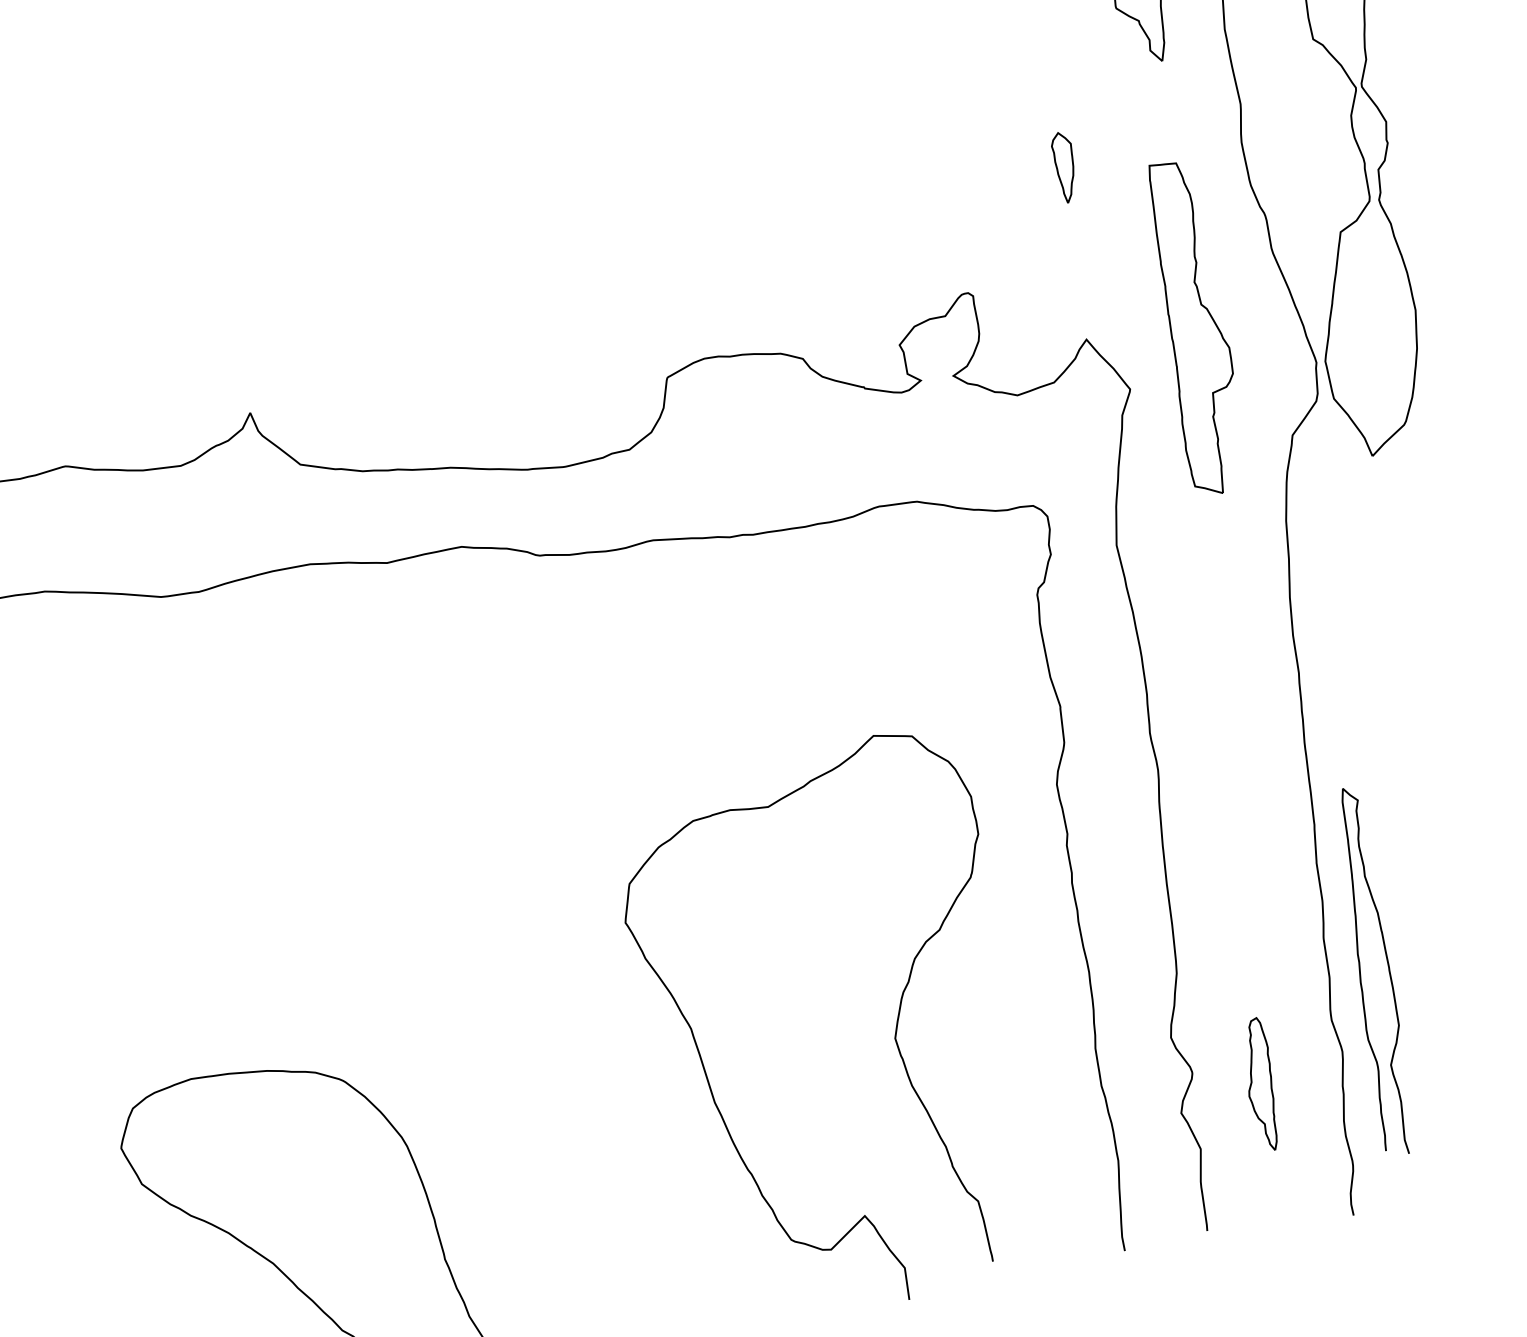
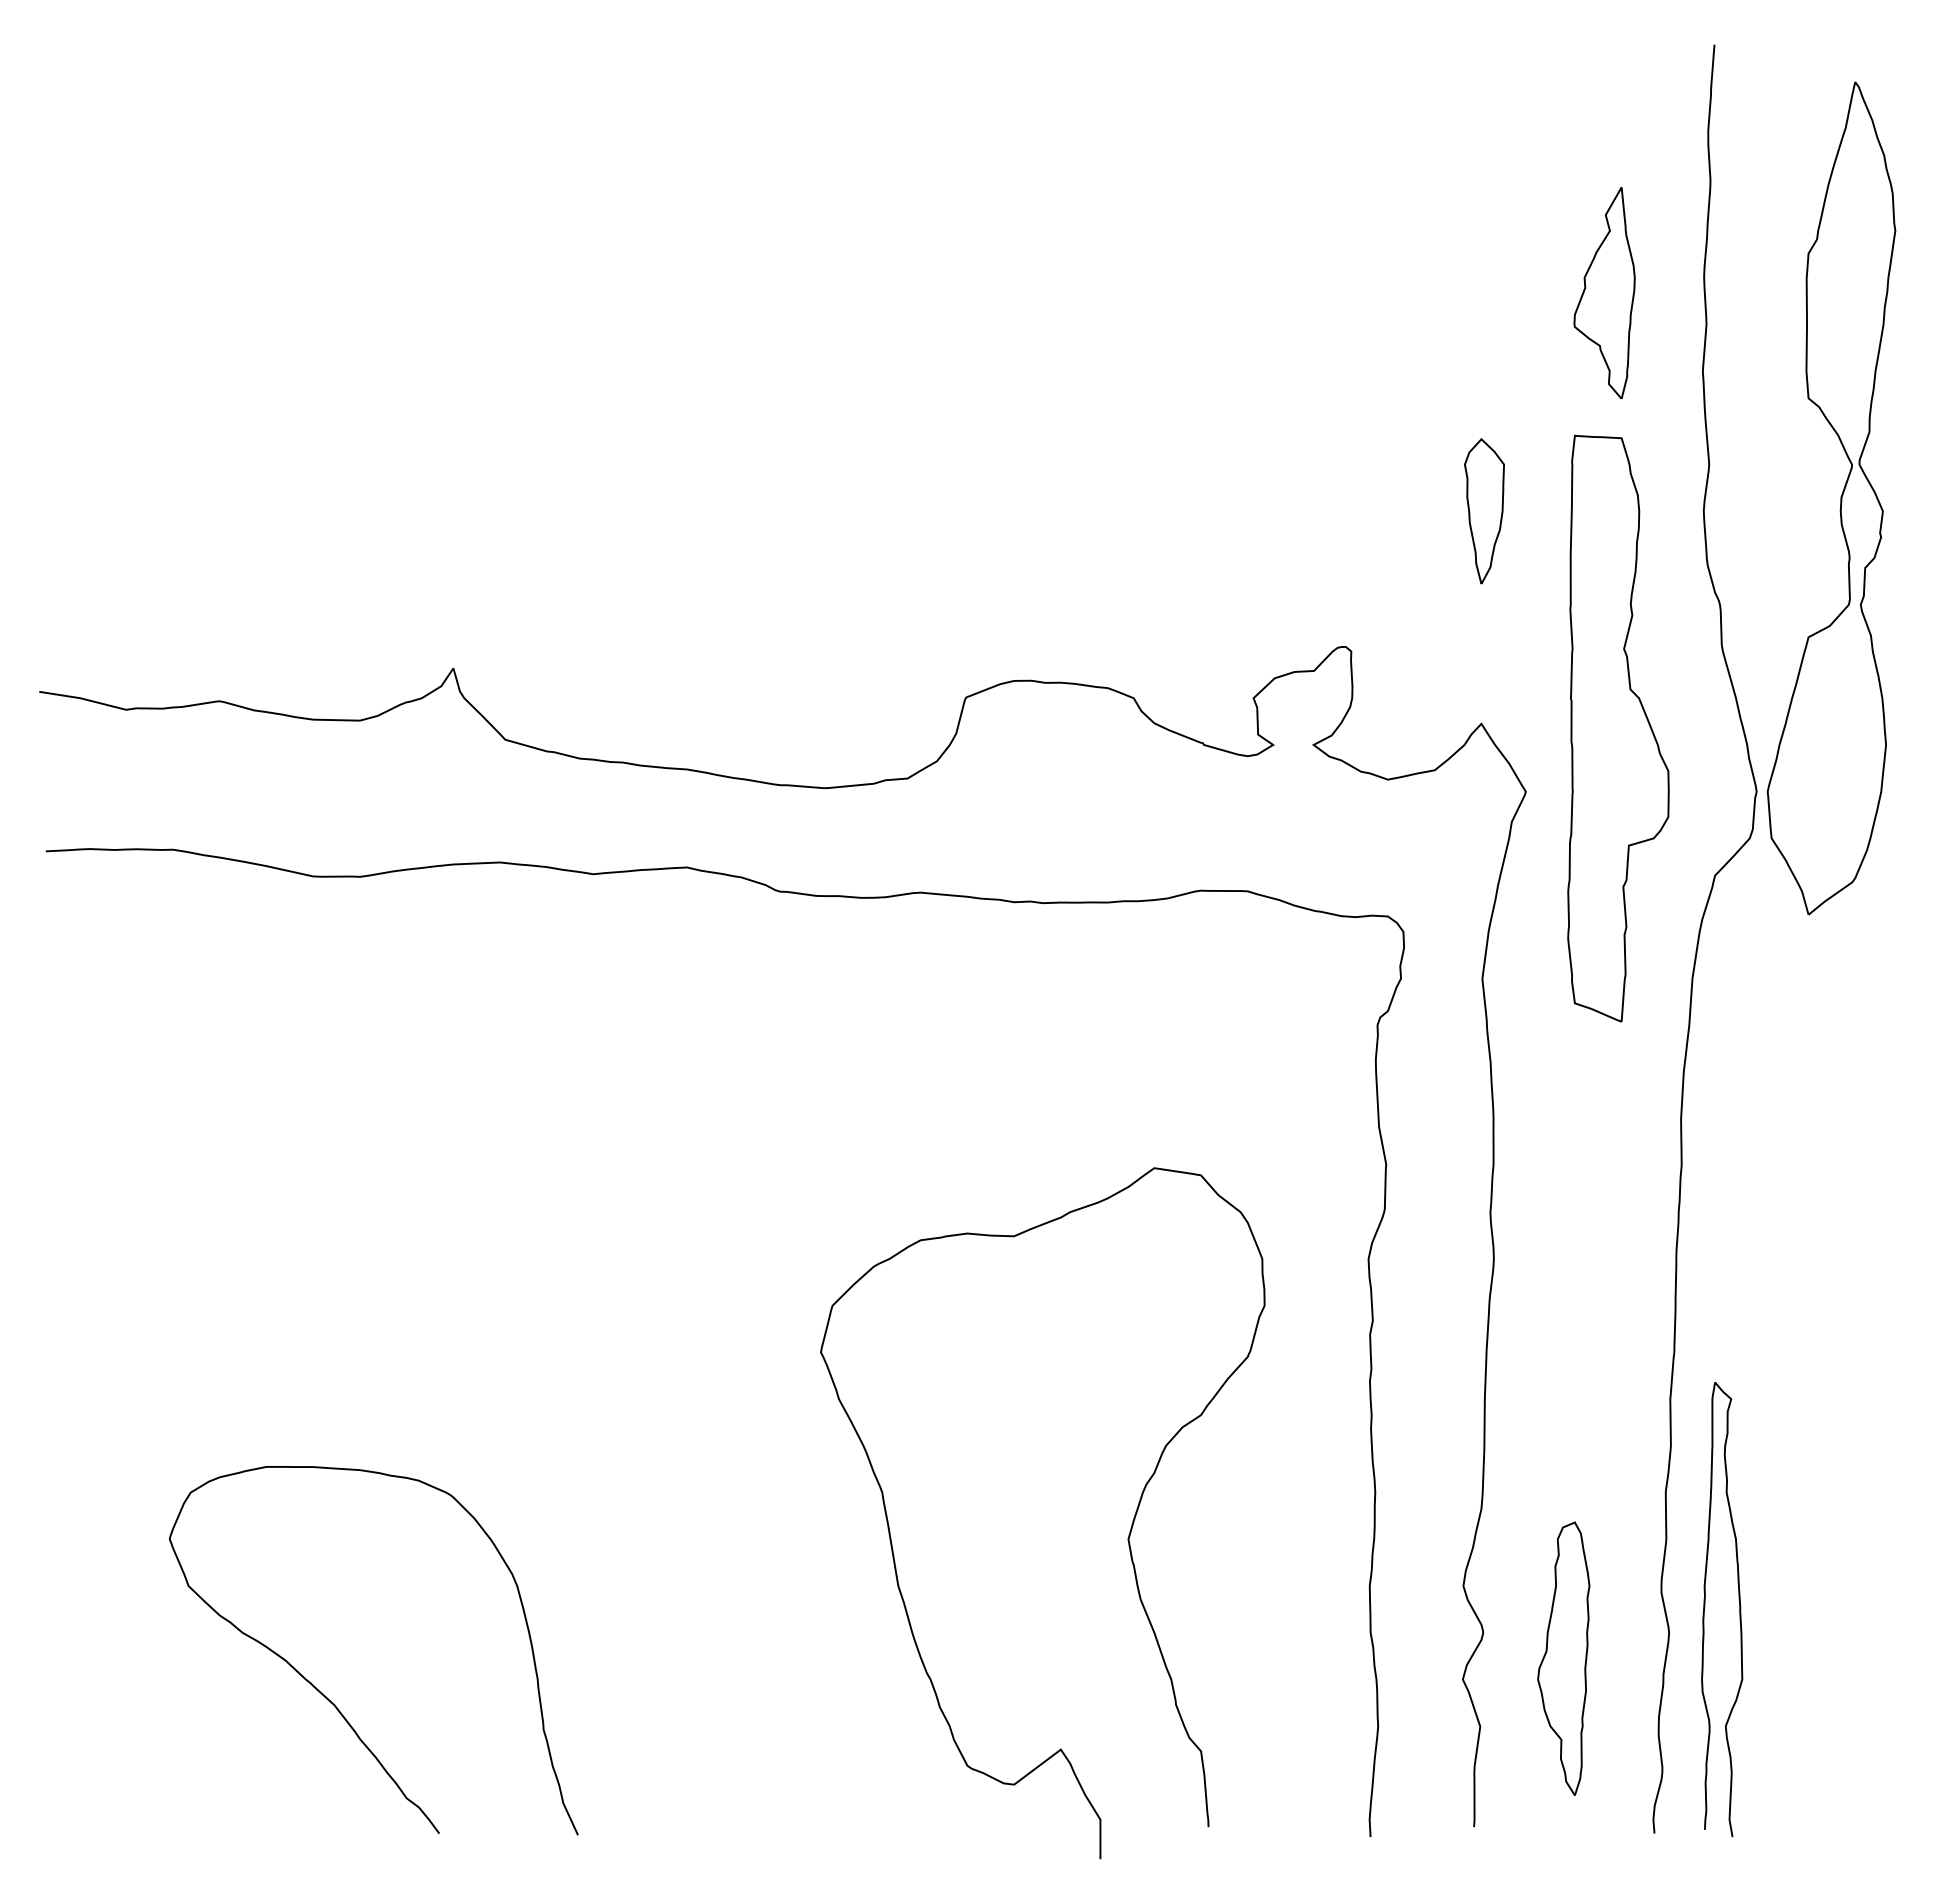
part: (1064, 167) -> (1484, 511), size x1.67
part: (1197, 327) -> (1618, 728), size x1.43
curve: (1388, 969) -> (1739, 1609), moved
part: (1260, 1084) -> (1563, 1658), size x1.67

